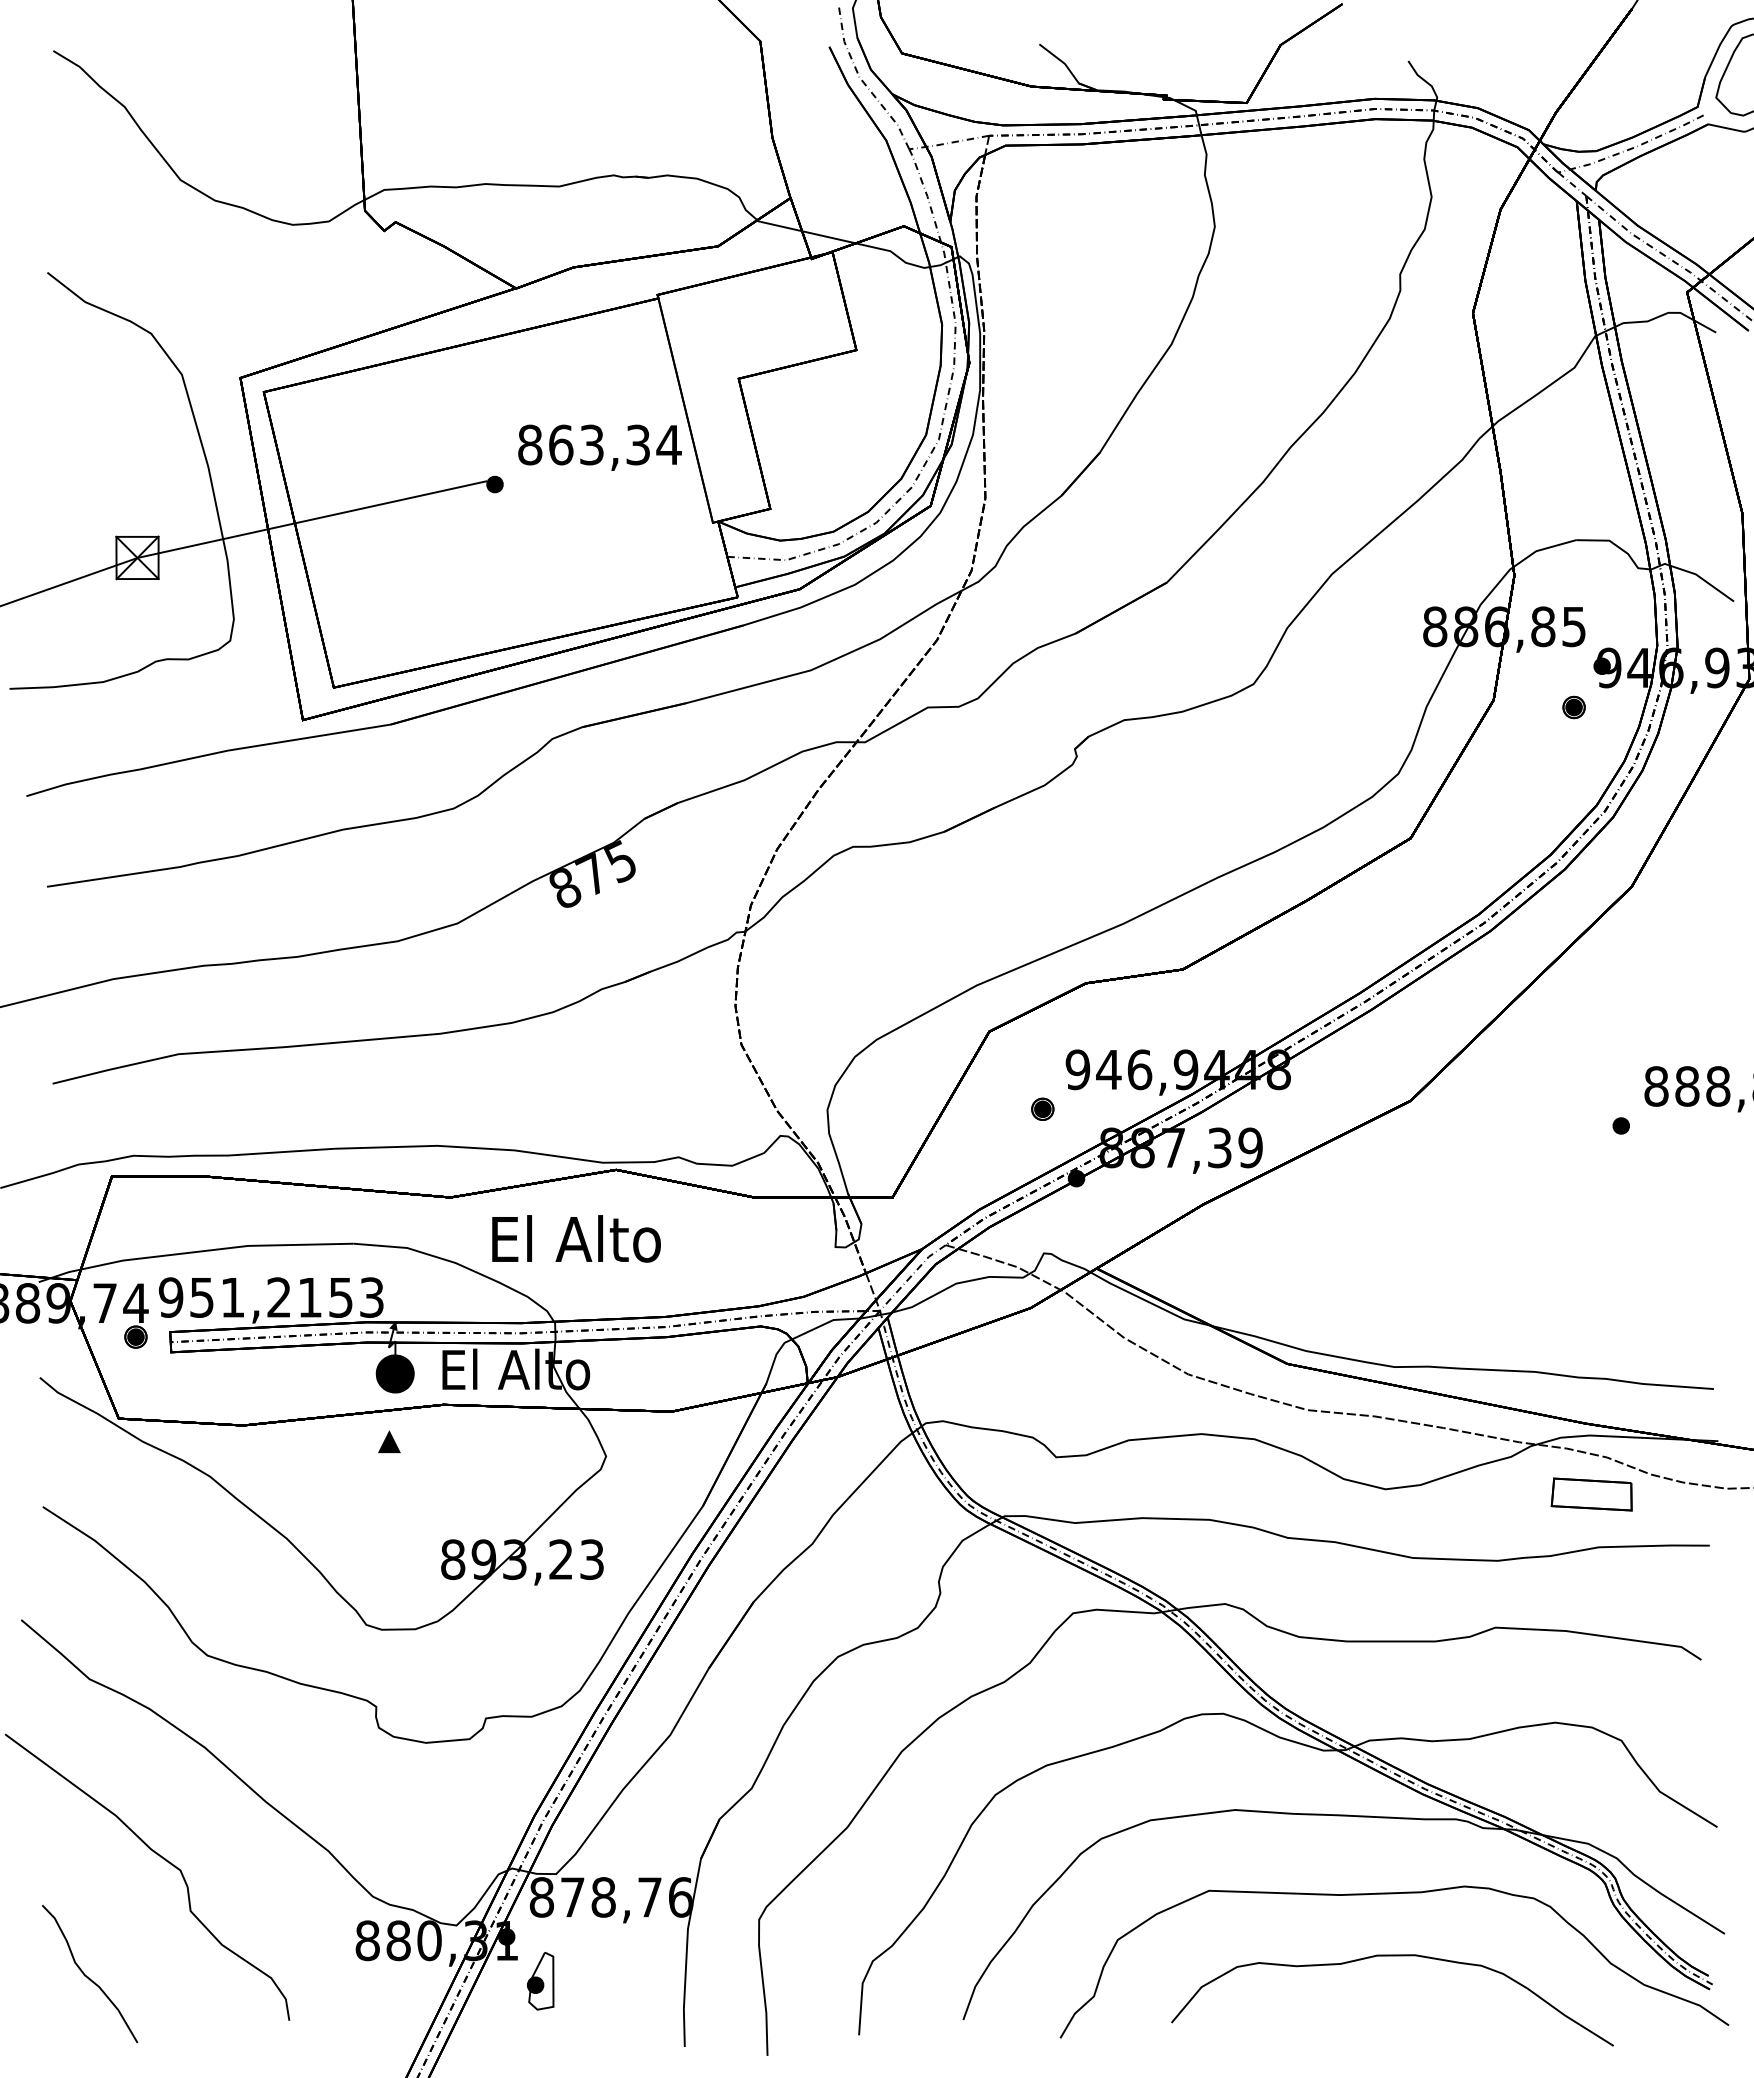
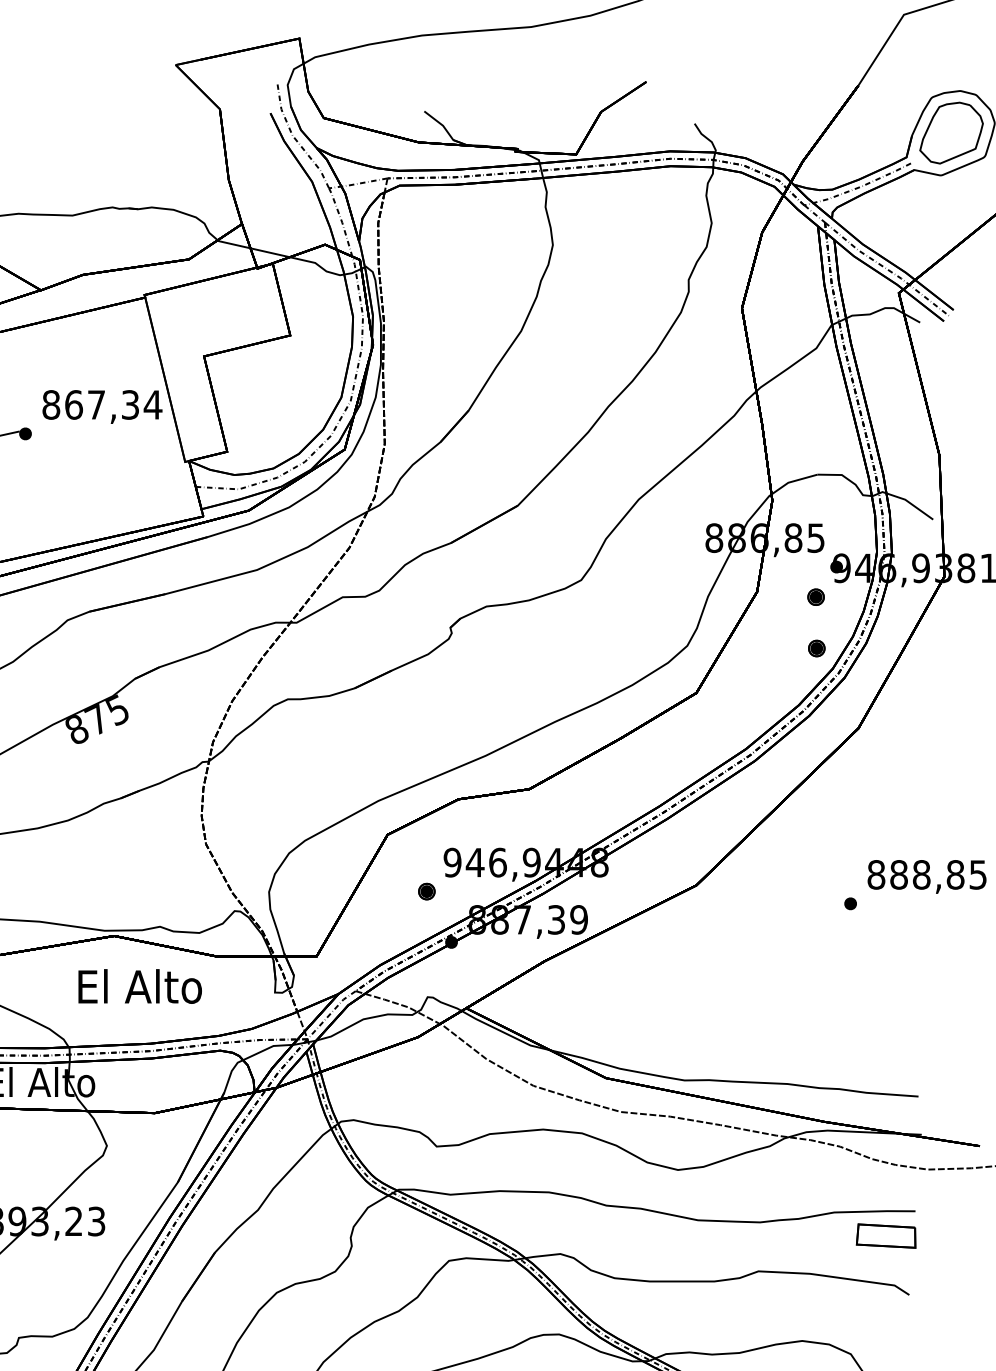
text: (591, 444) -> (96, 404), 863,34 -> 867,34
part: (1574, 777) -> (816, 648), added
text: (576, 1238) -> (140, 986), moved
part: (1591, 1494) -> (885, 1236), moved

